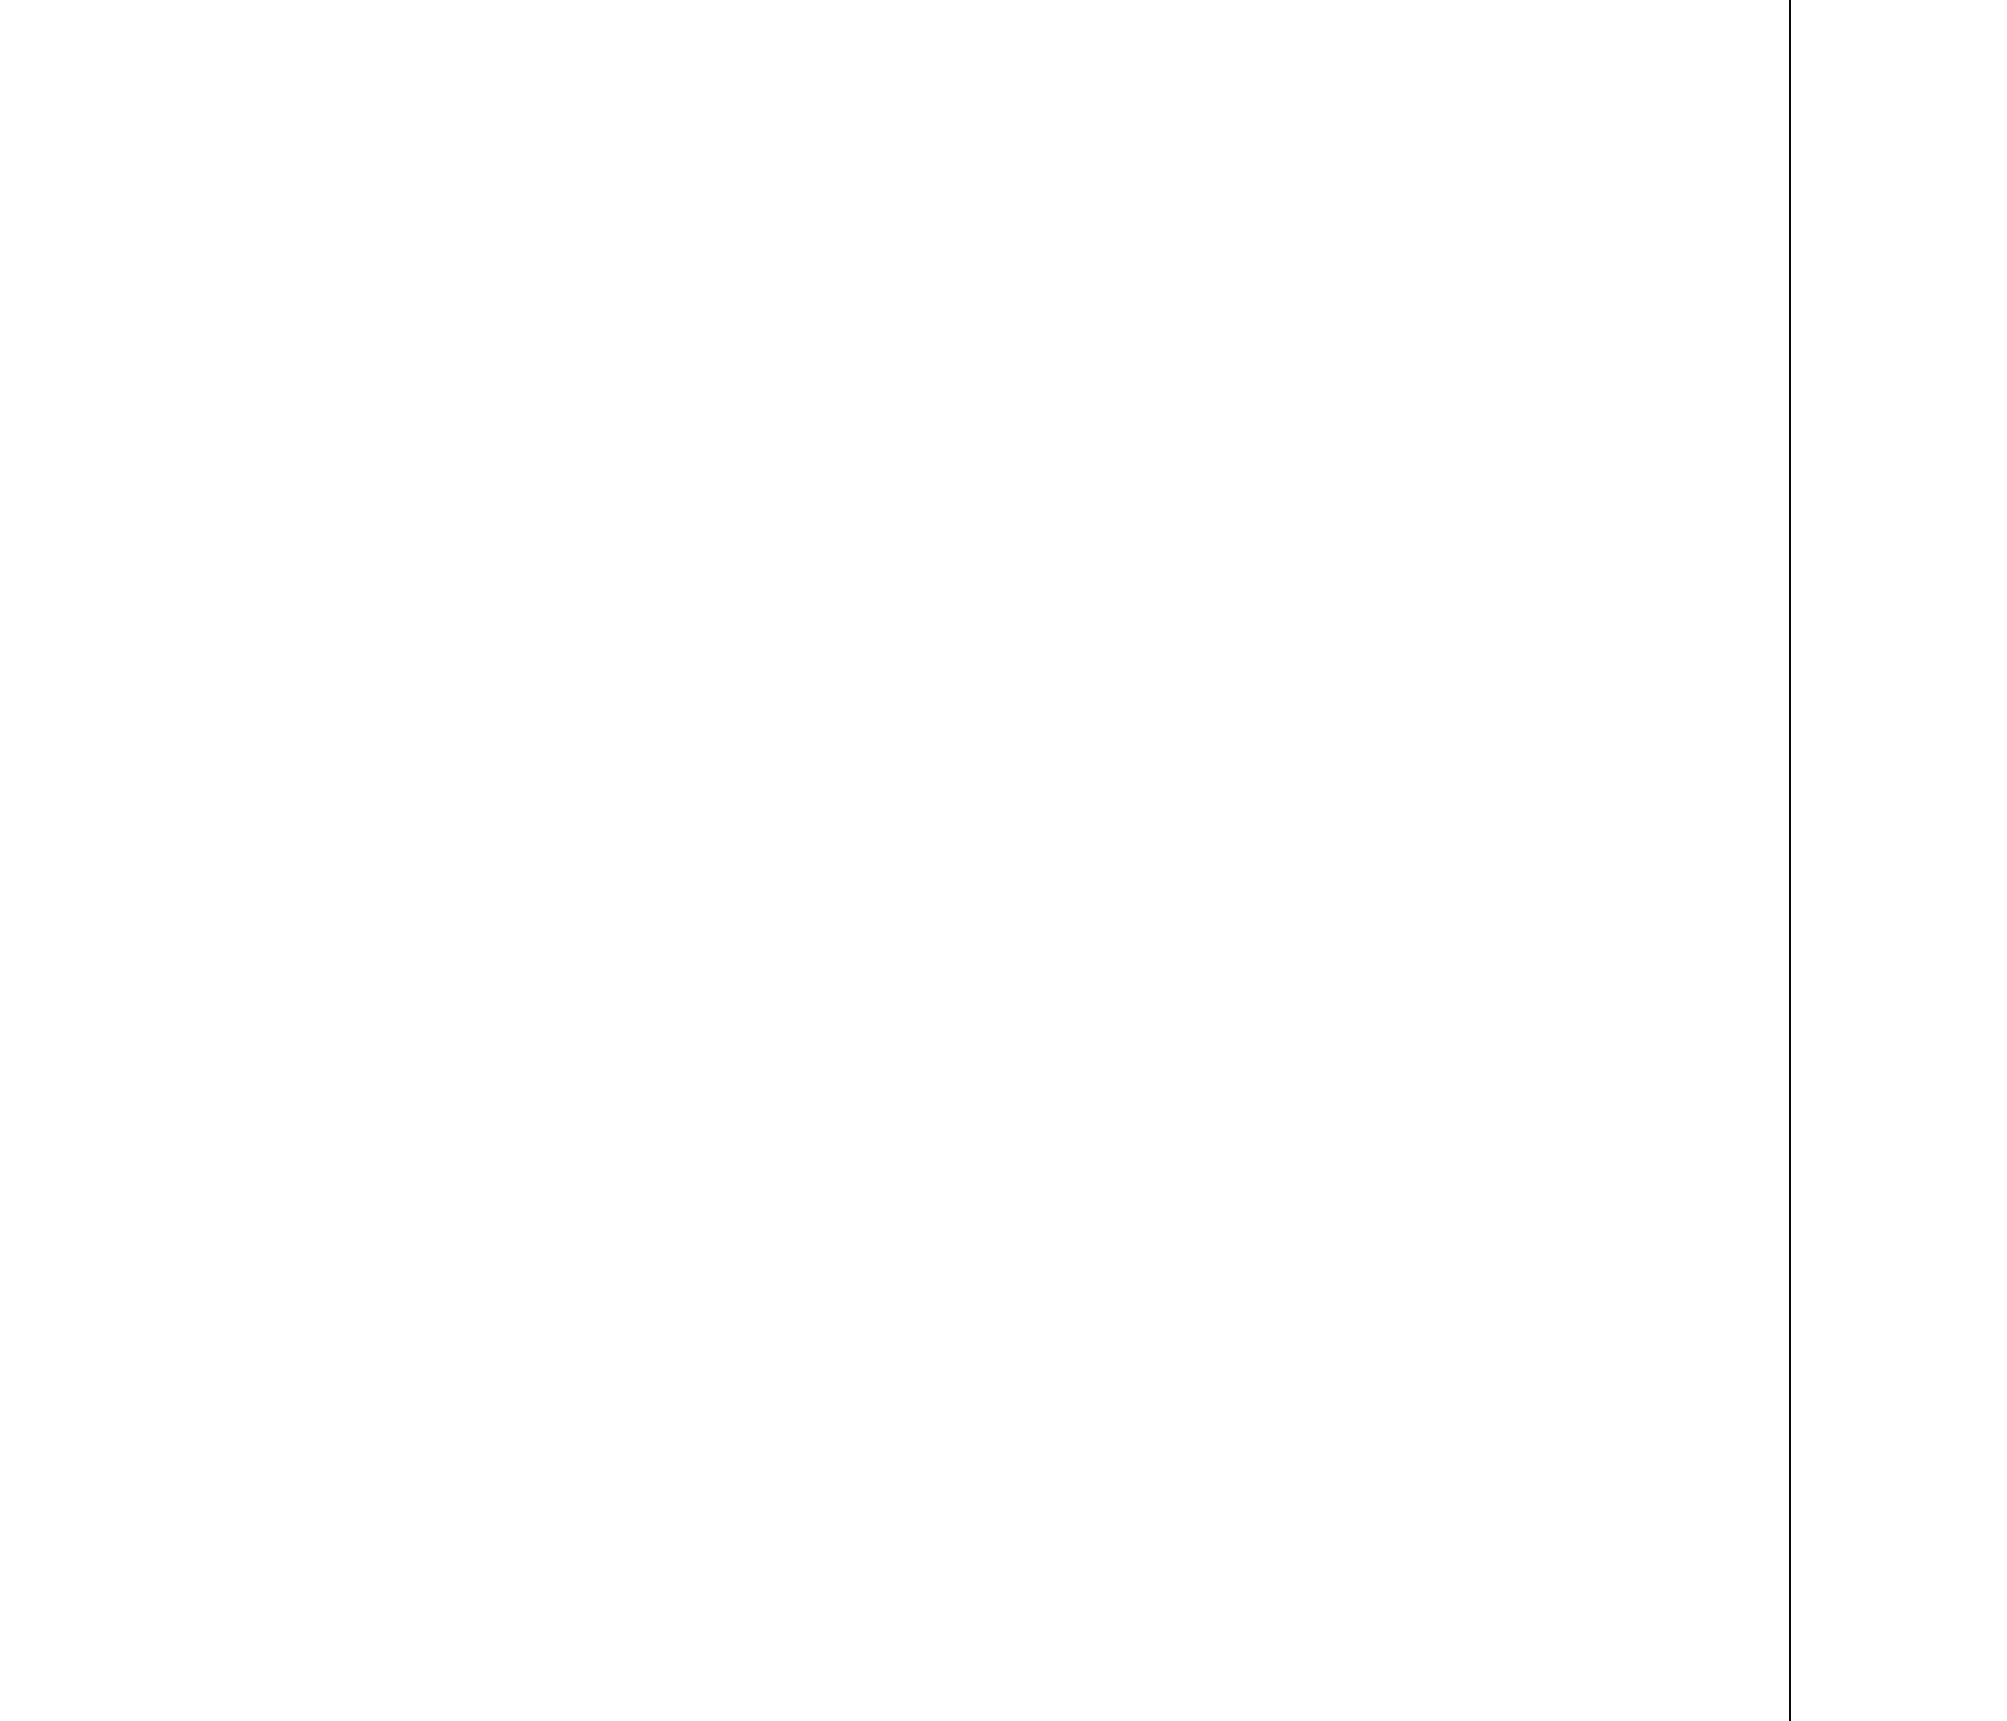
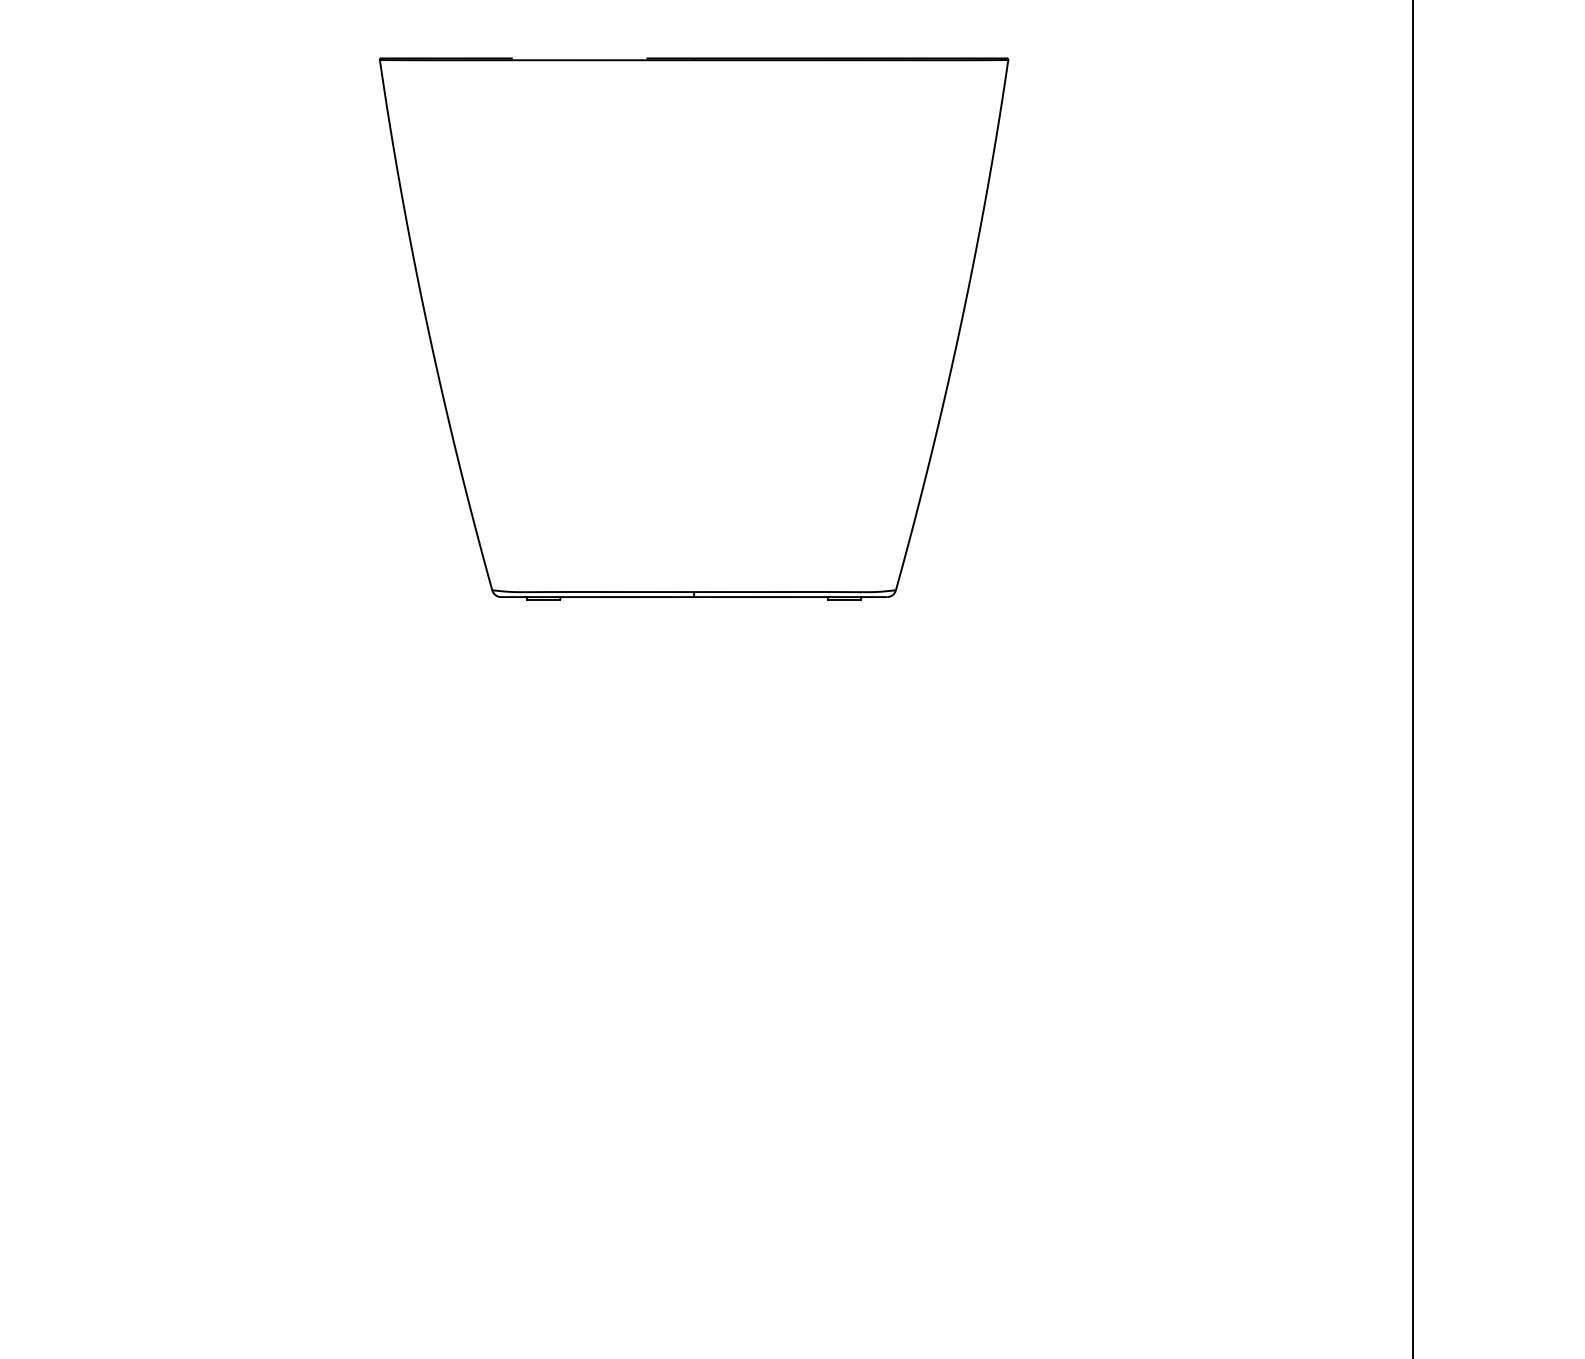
part: (879, 416) -> (694, 328), added

